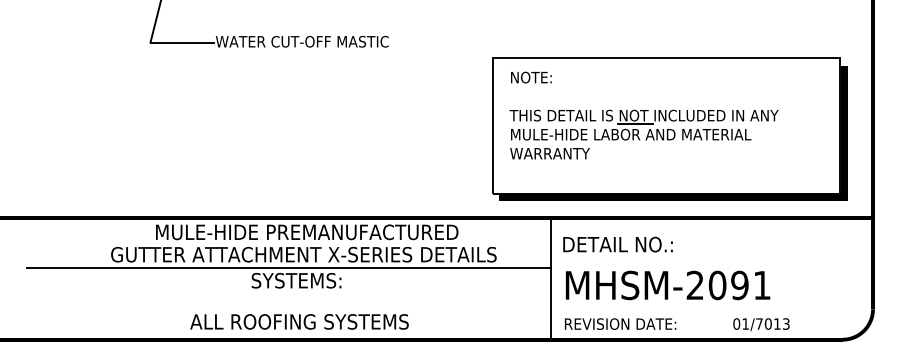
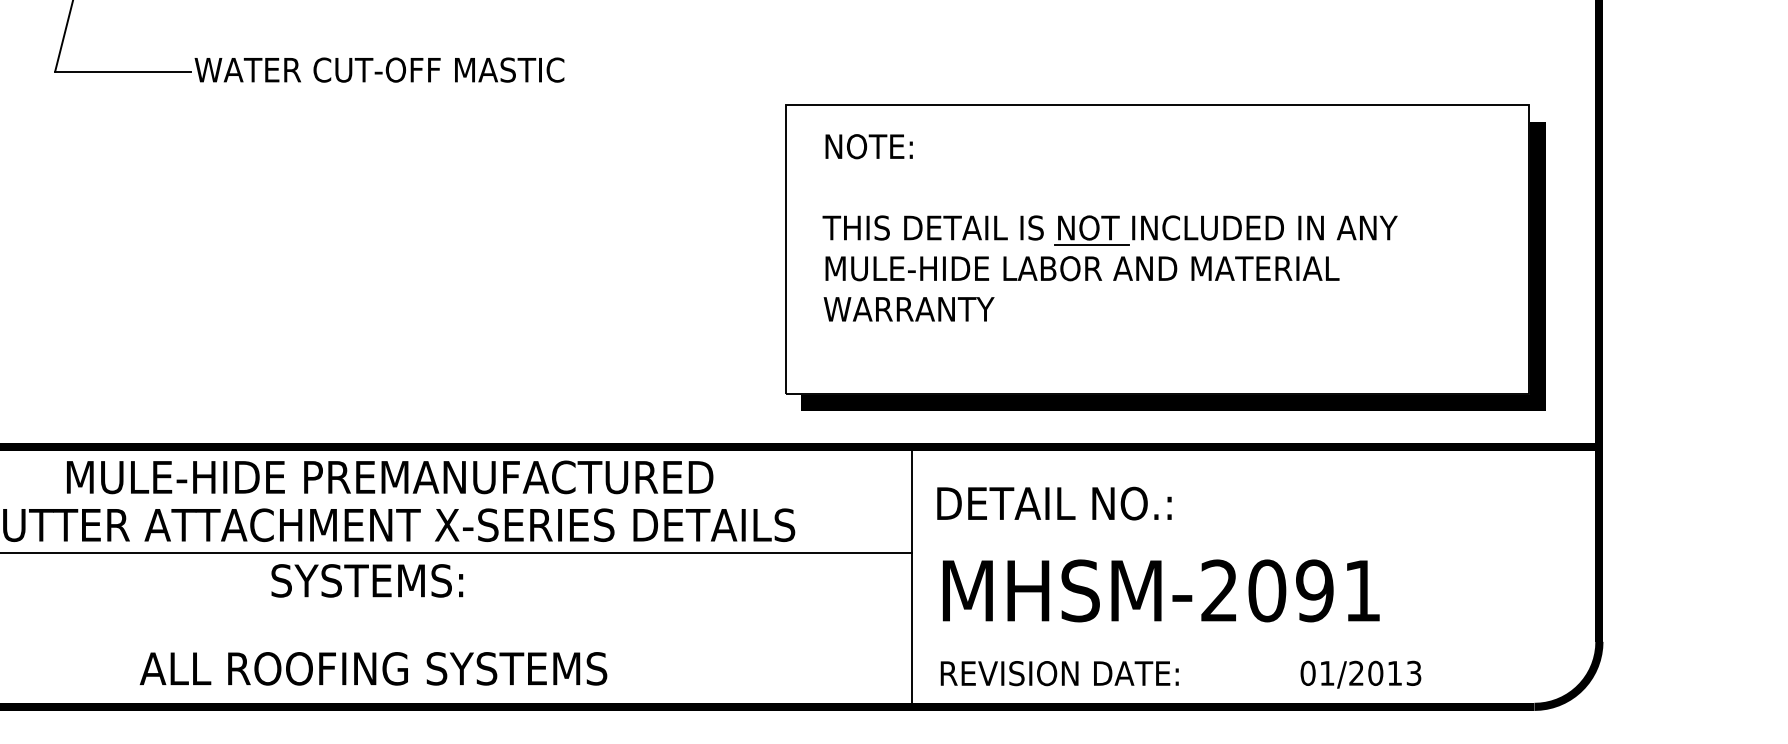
text: (759, 323) -> (1356, 672), 01/7013 -> 01/2013

